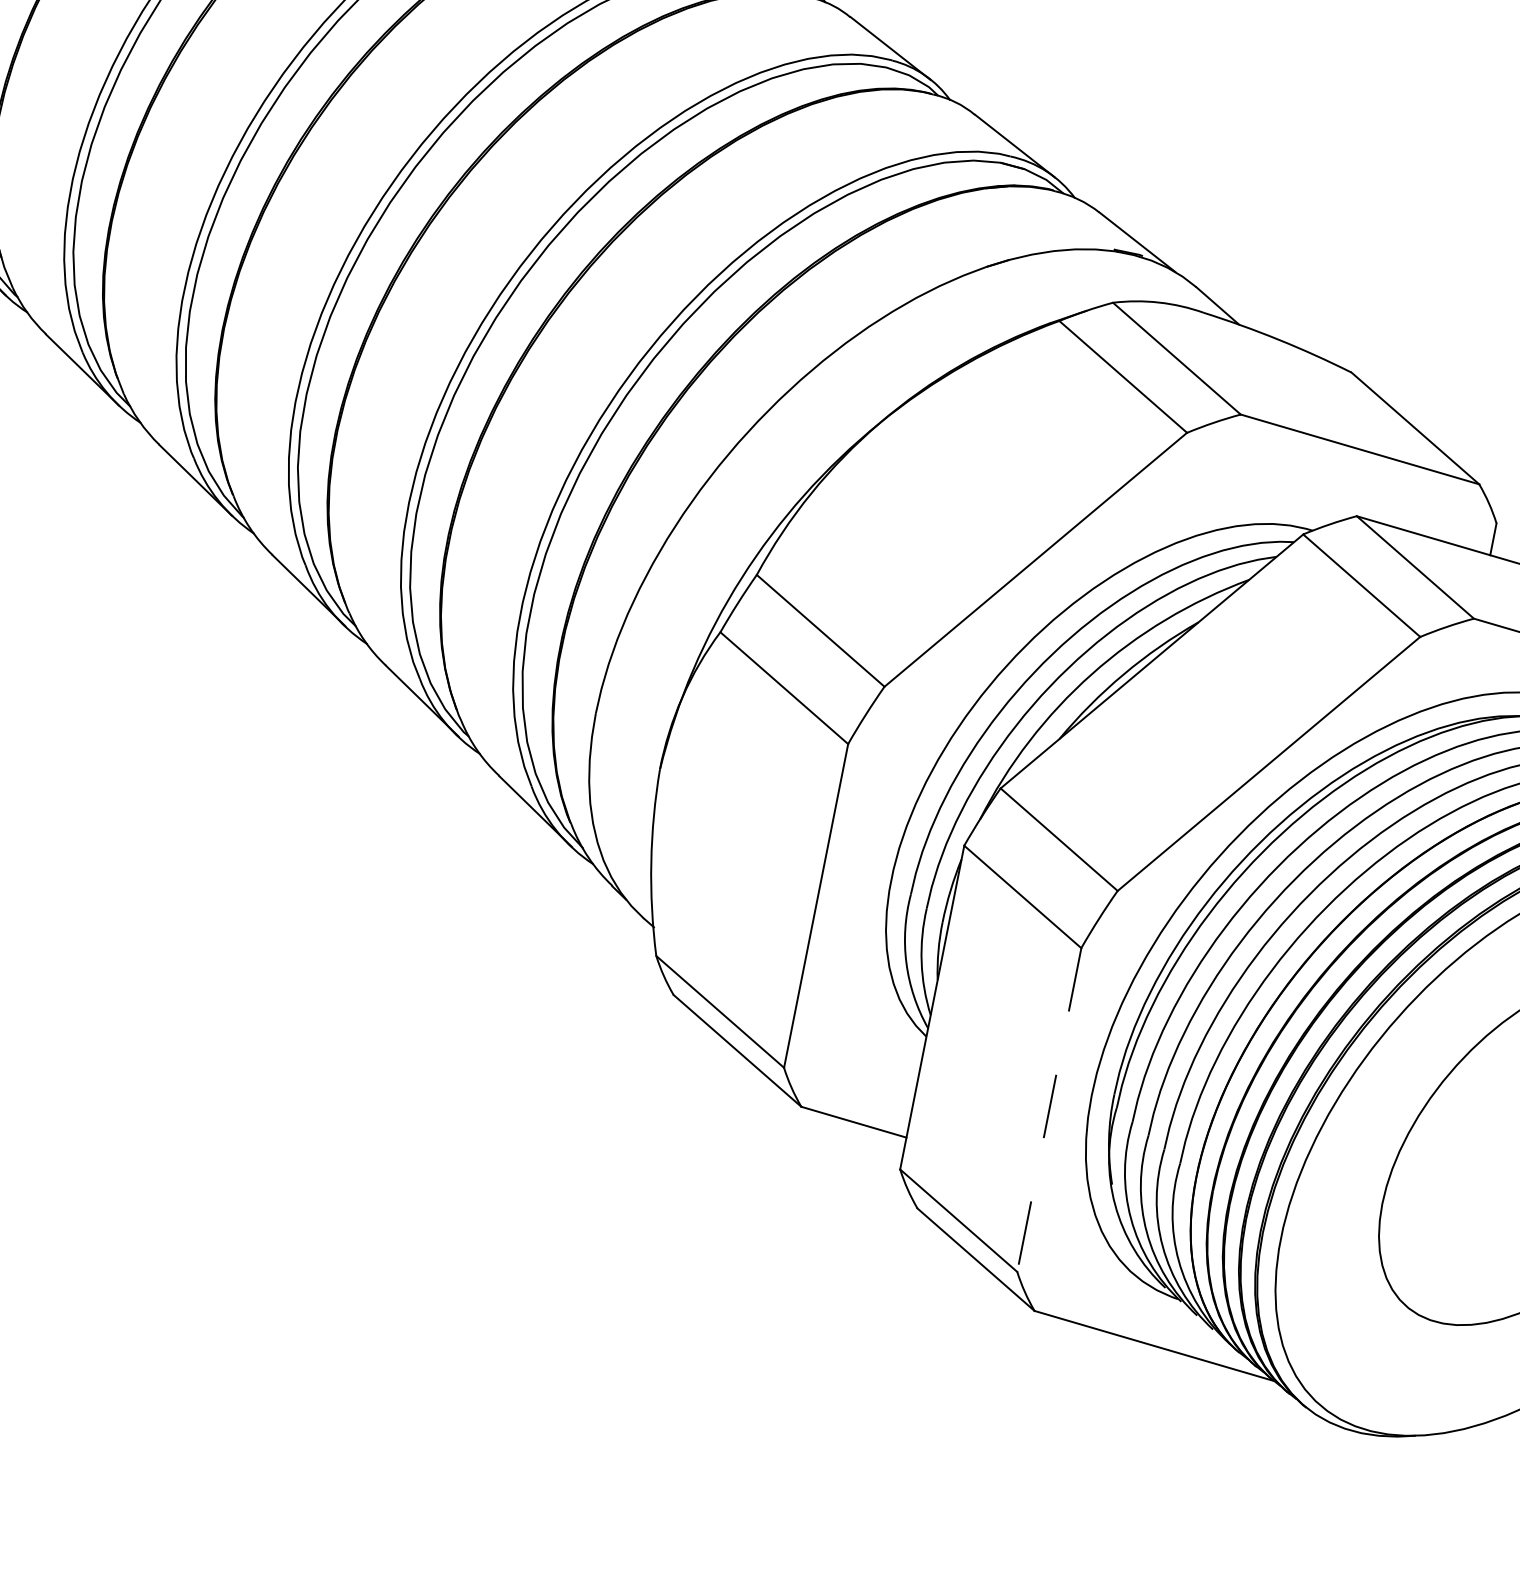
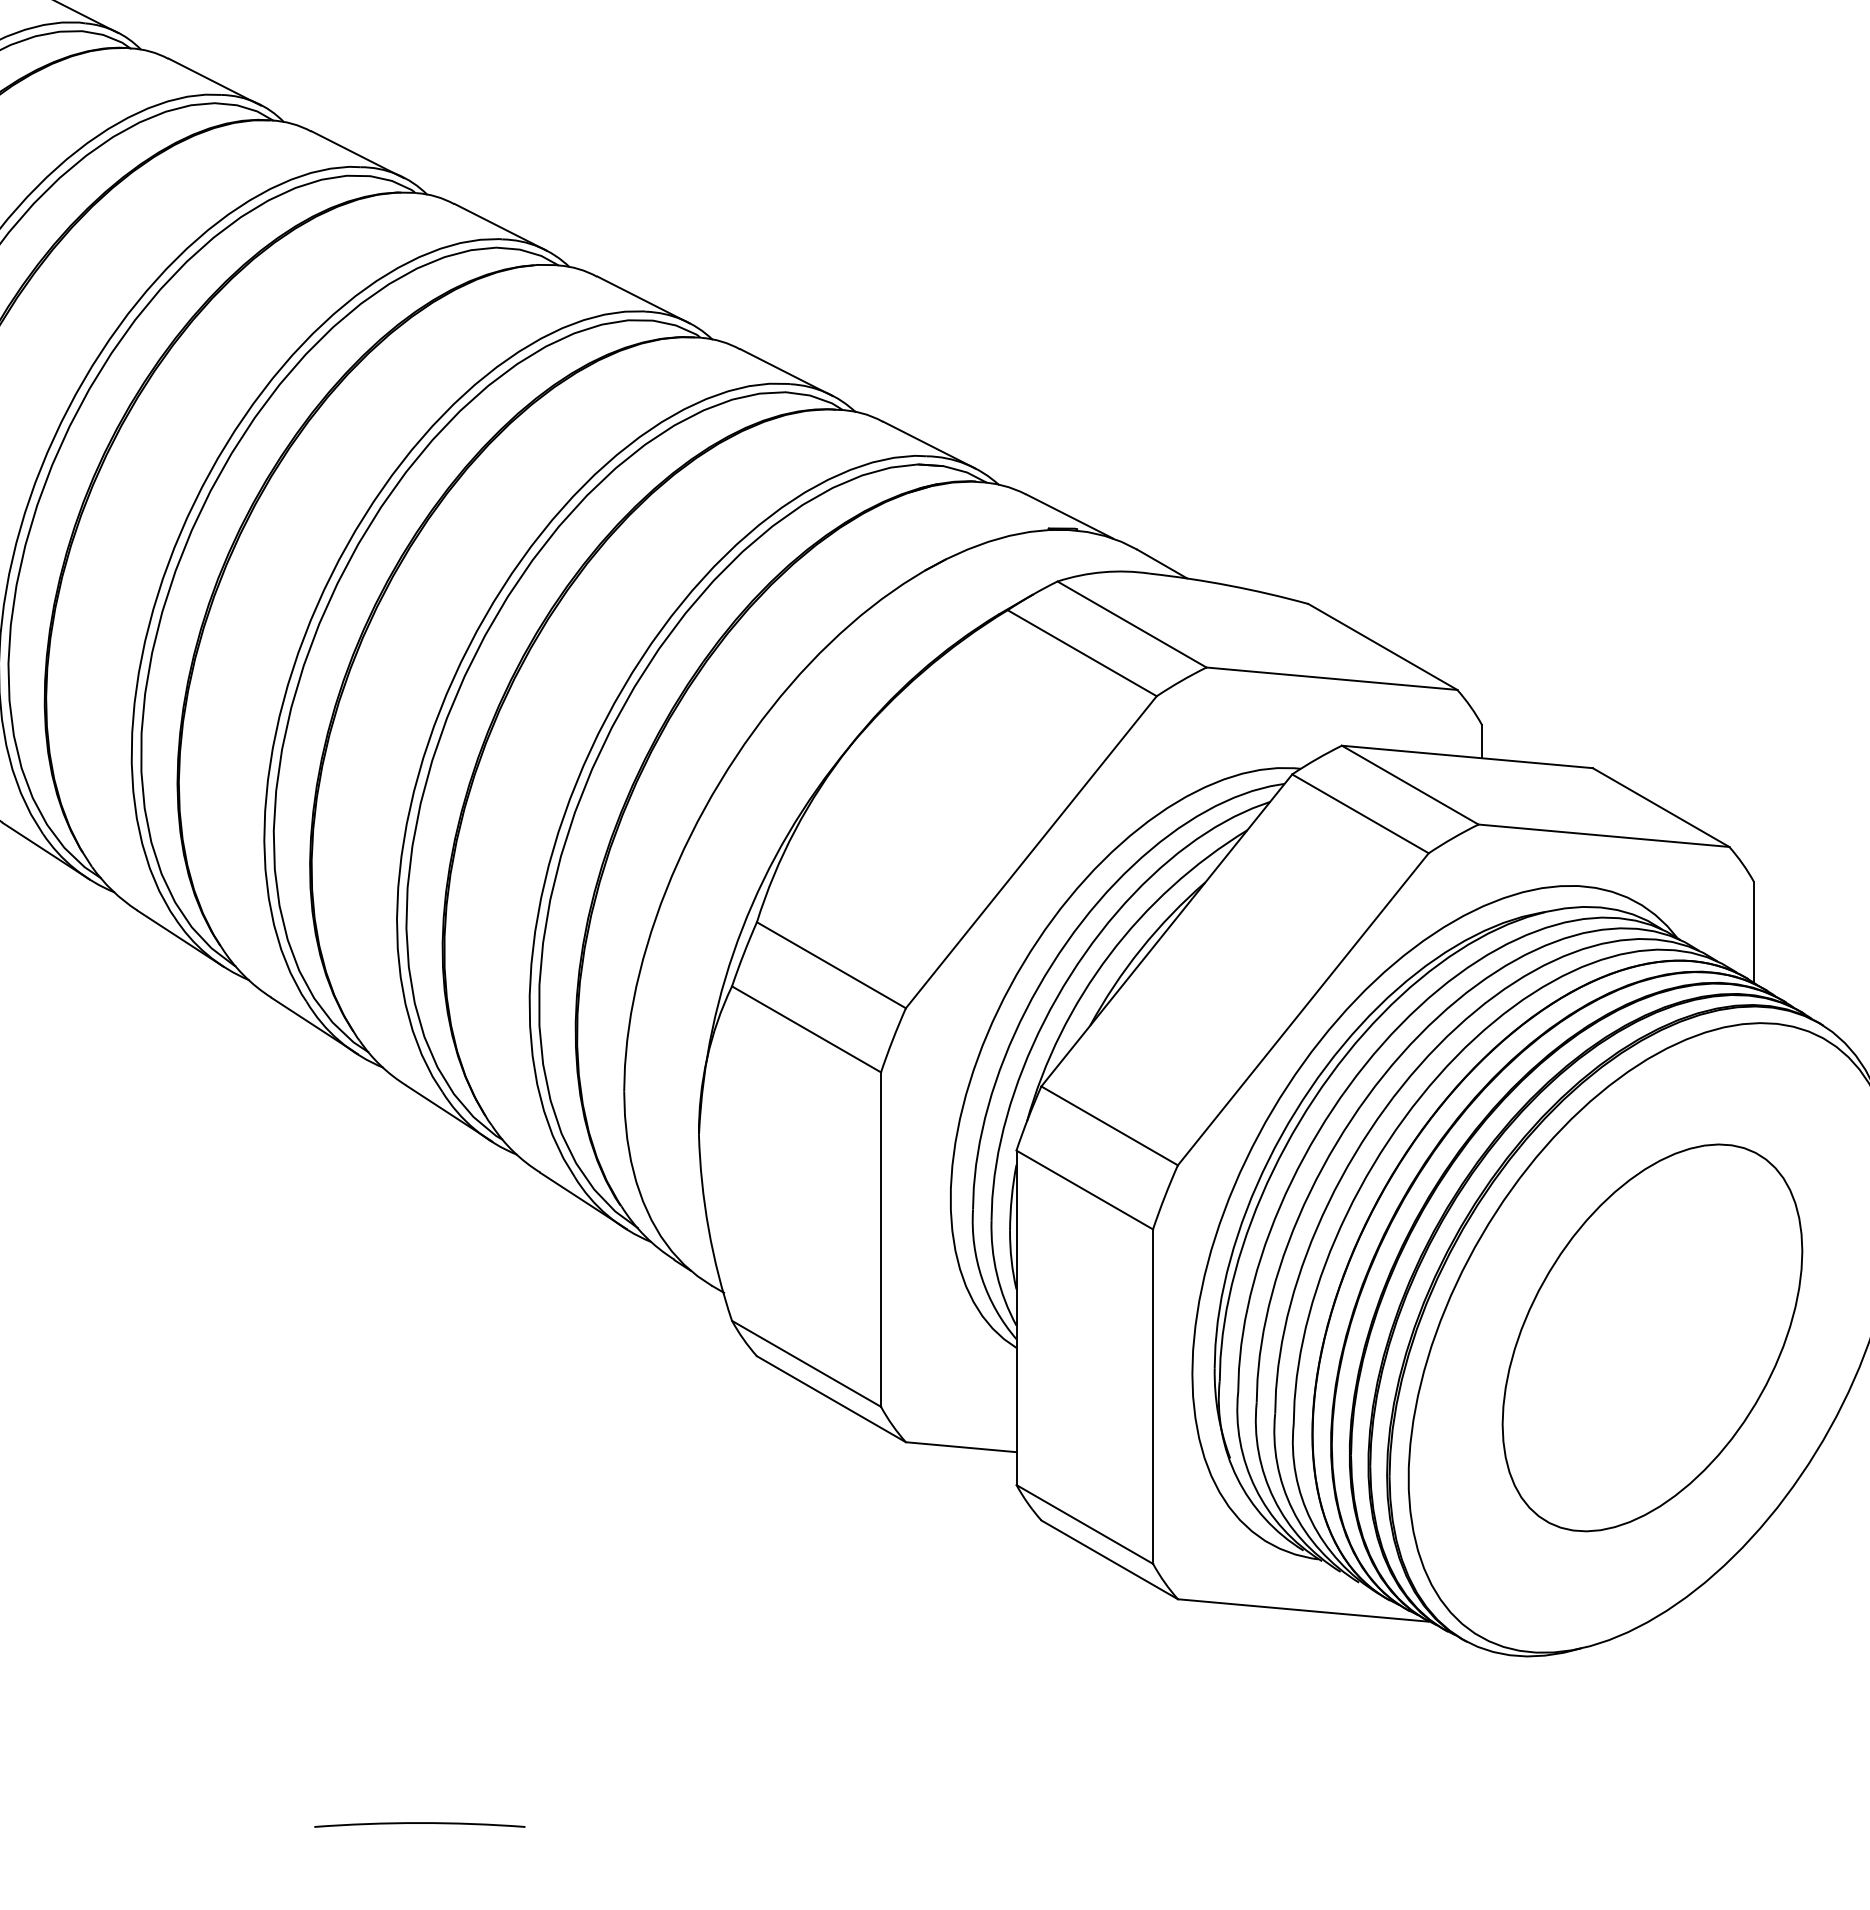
line: (1049, 1110) -> (1153, 1397), dashed -> solid
arc: (257, 1382) -> (419, 1823), added

